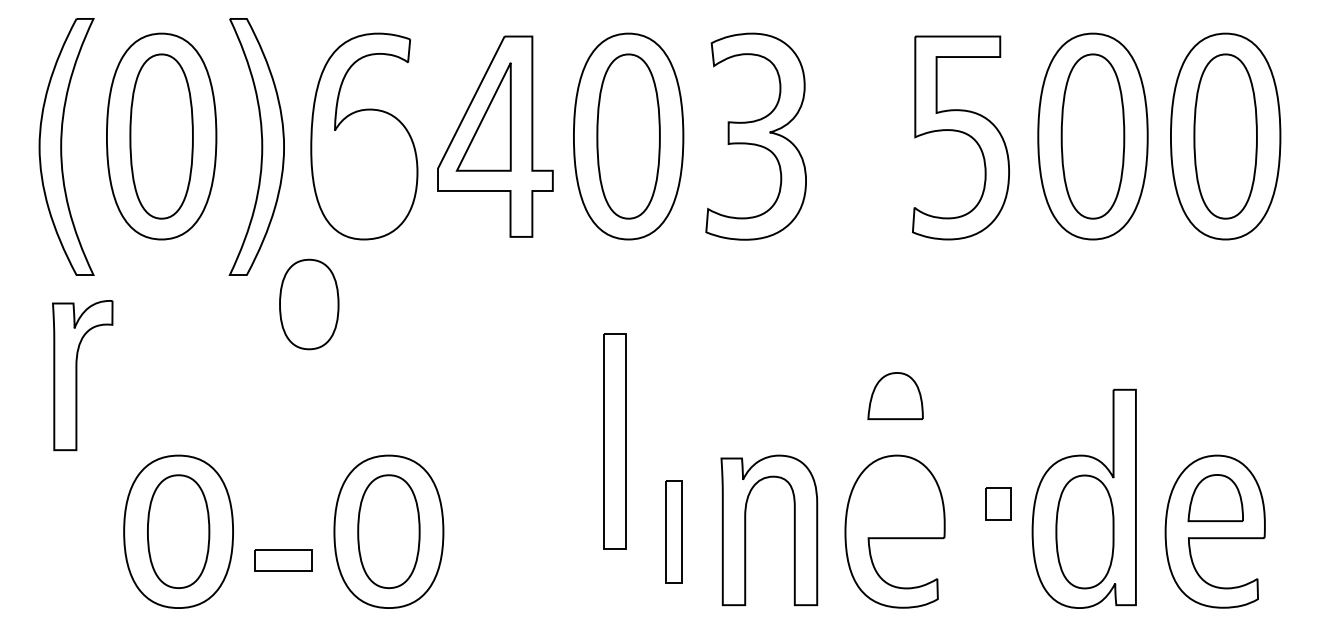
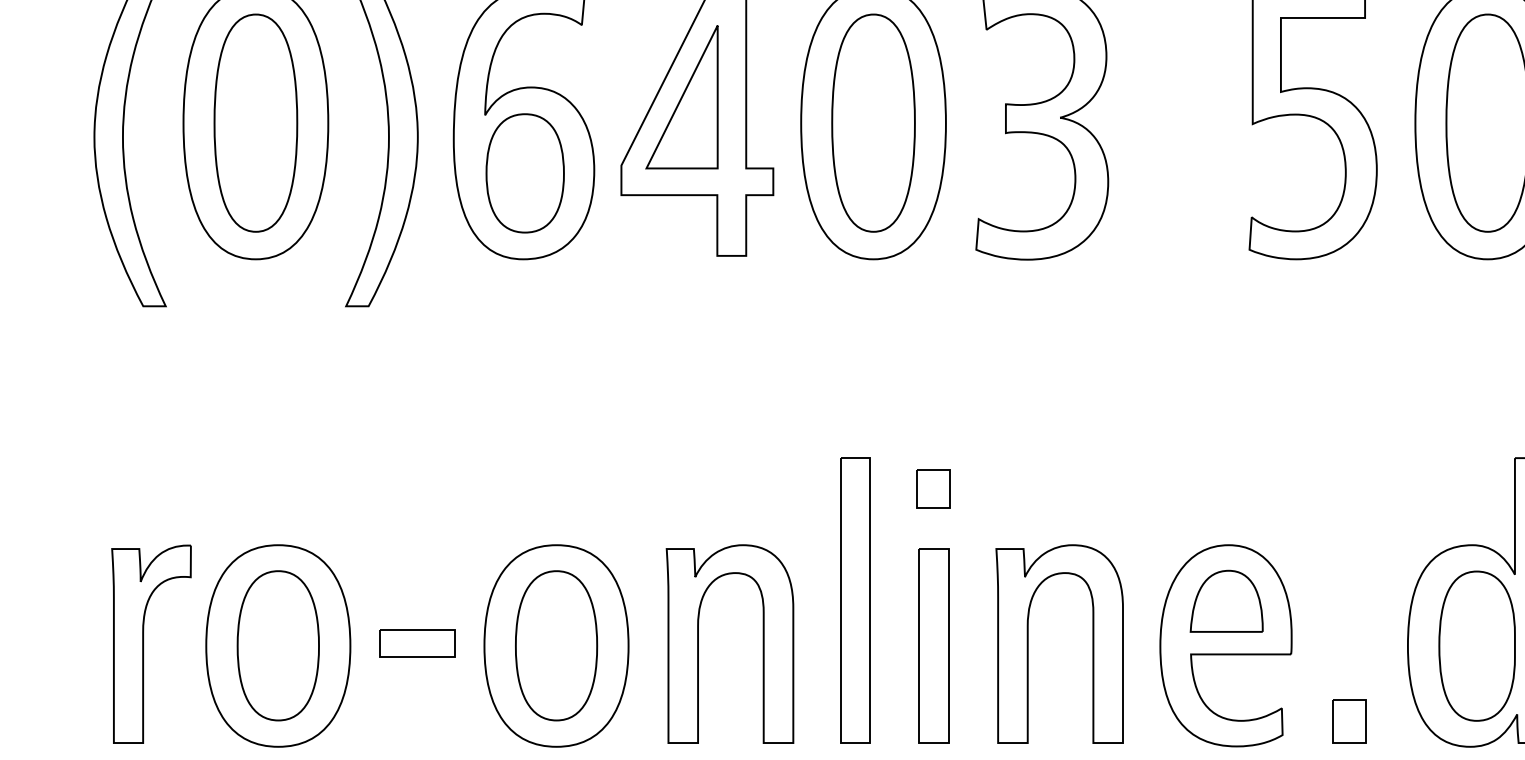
part: (309, 304) -> (525, 173), moved
part: (82, 375) -> (151, 644), moved
part: (895, 396) -> (1226, 601), moved
part: (673, 412) -> (932, 488), added
part: (614, 441) -> (854, 600), moved
part: (998, 503) -> (1349, 720), moved
part: (496, 530) -> (698, 644), added
part: (673, 531) -> (932, 645), size x1.43
part: (283, 560) -> (417, 642), moved

